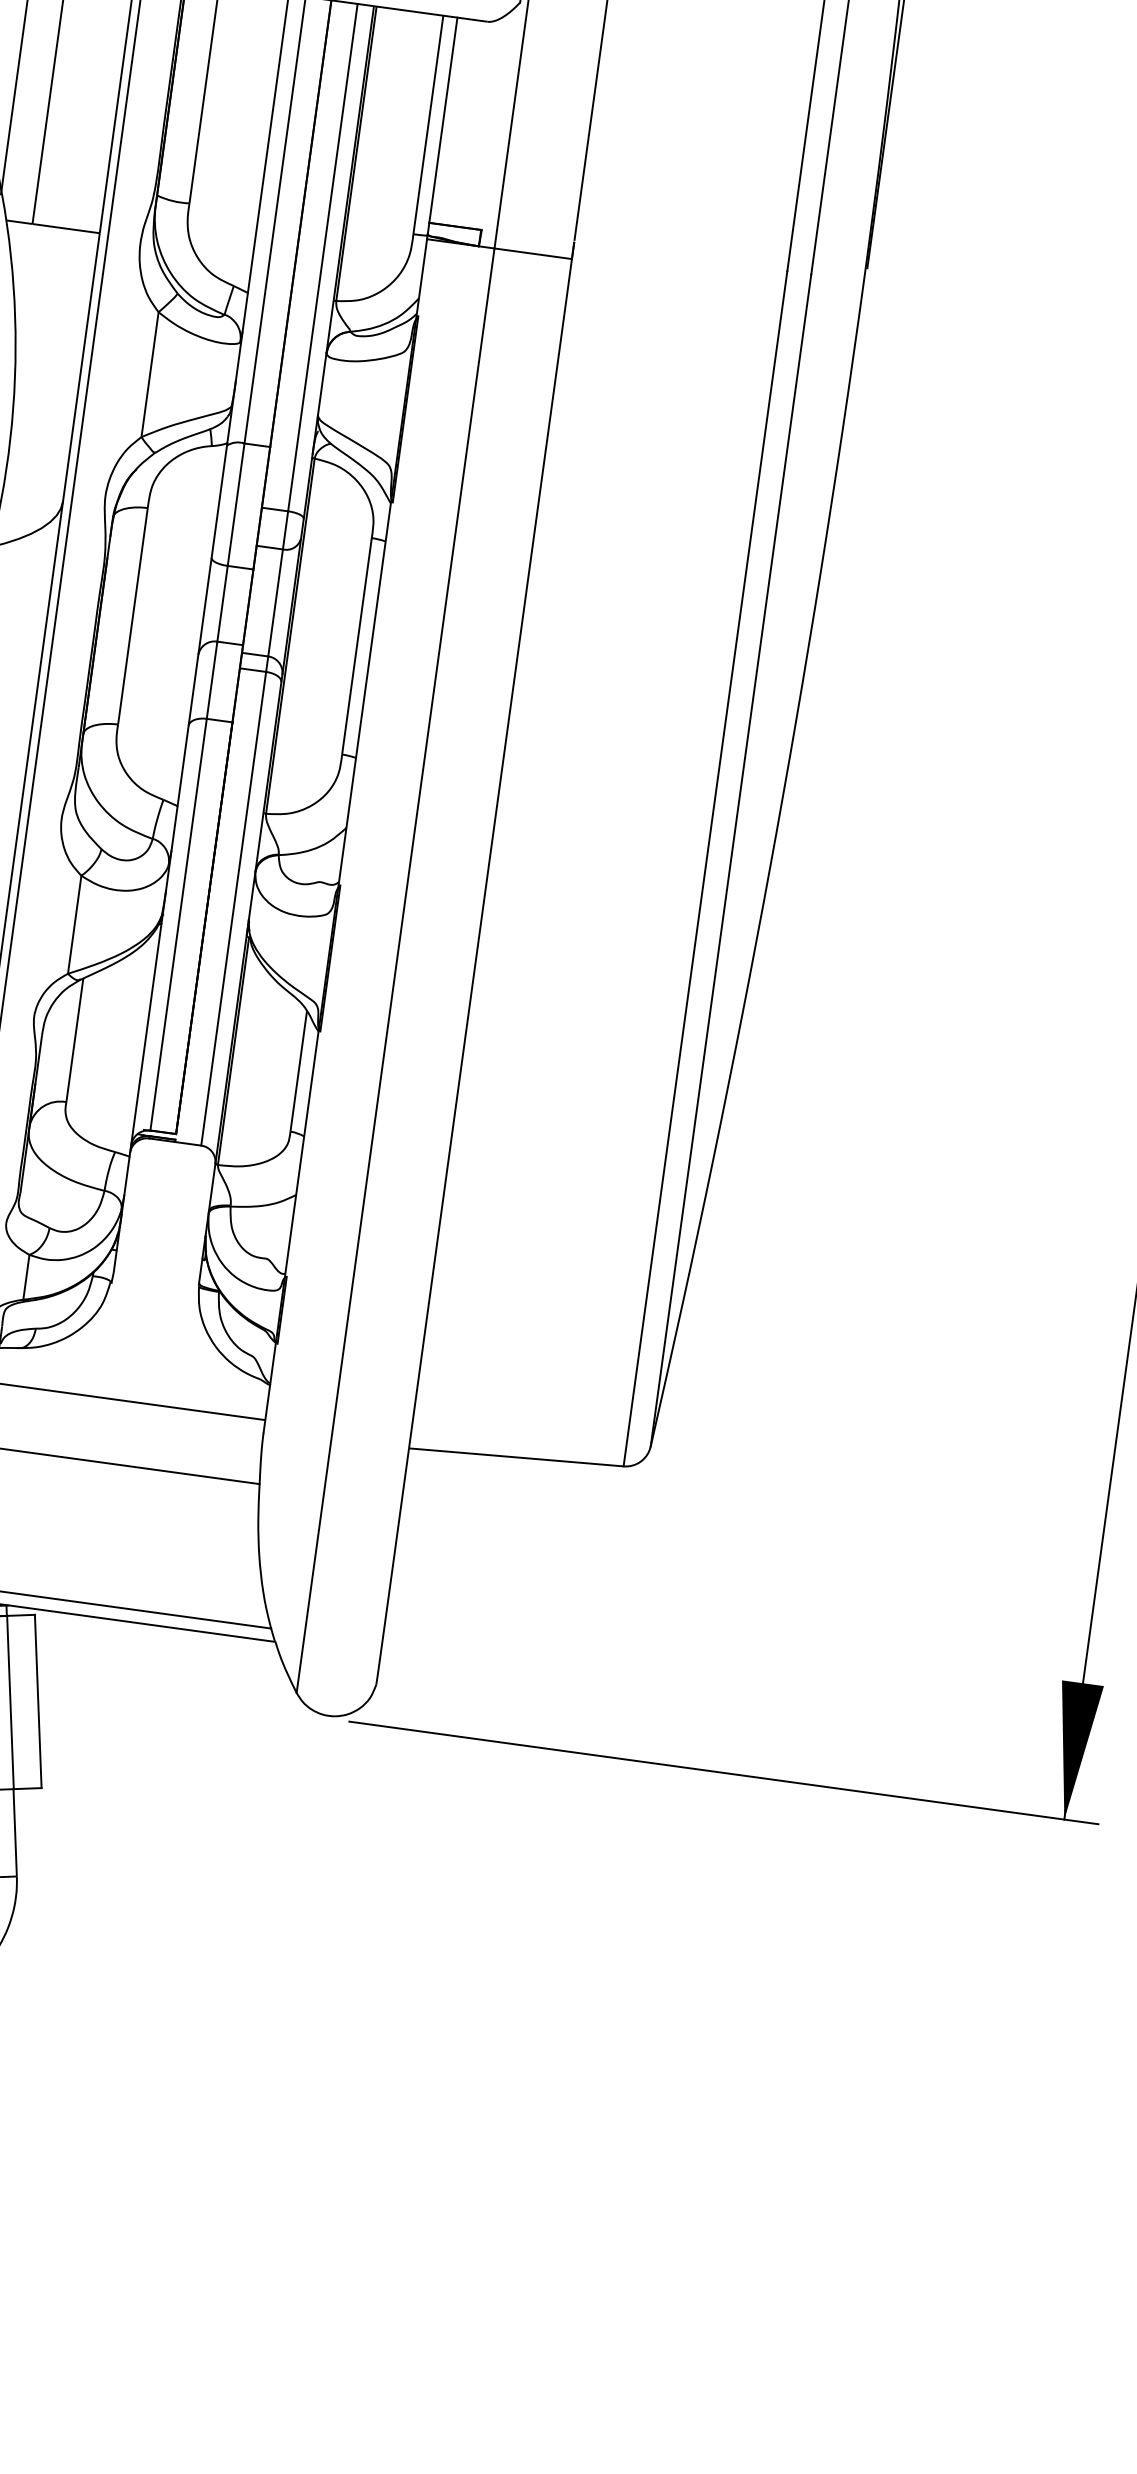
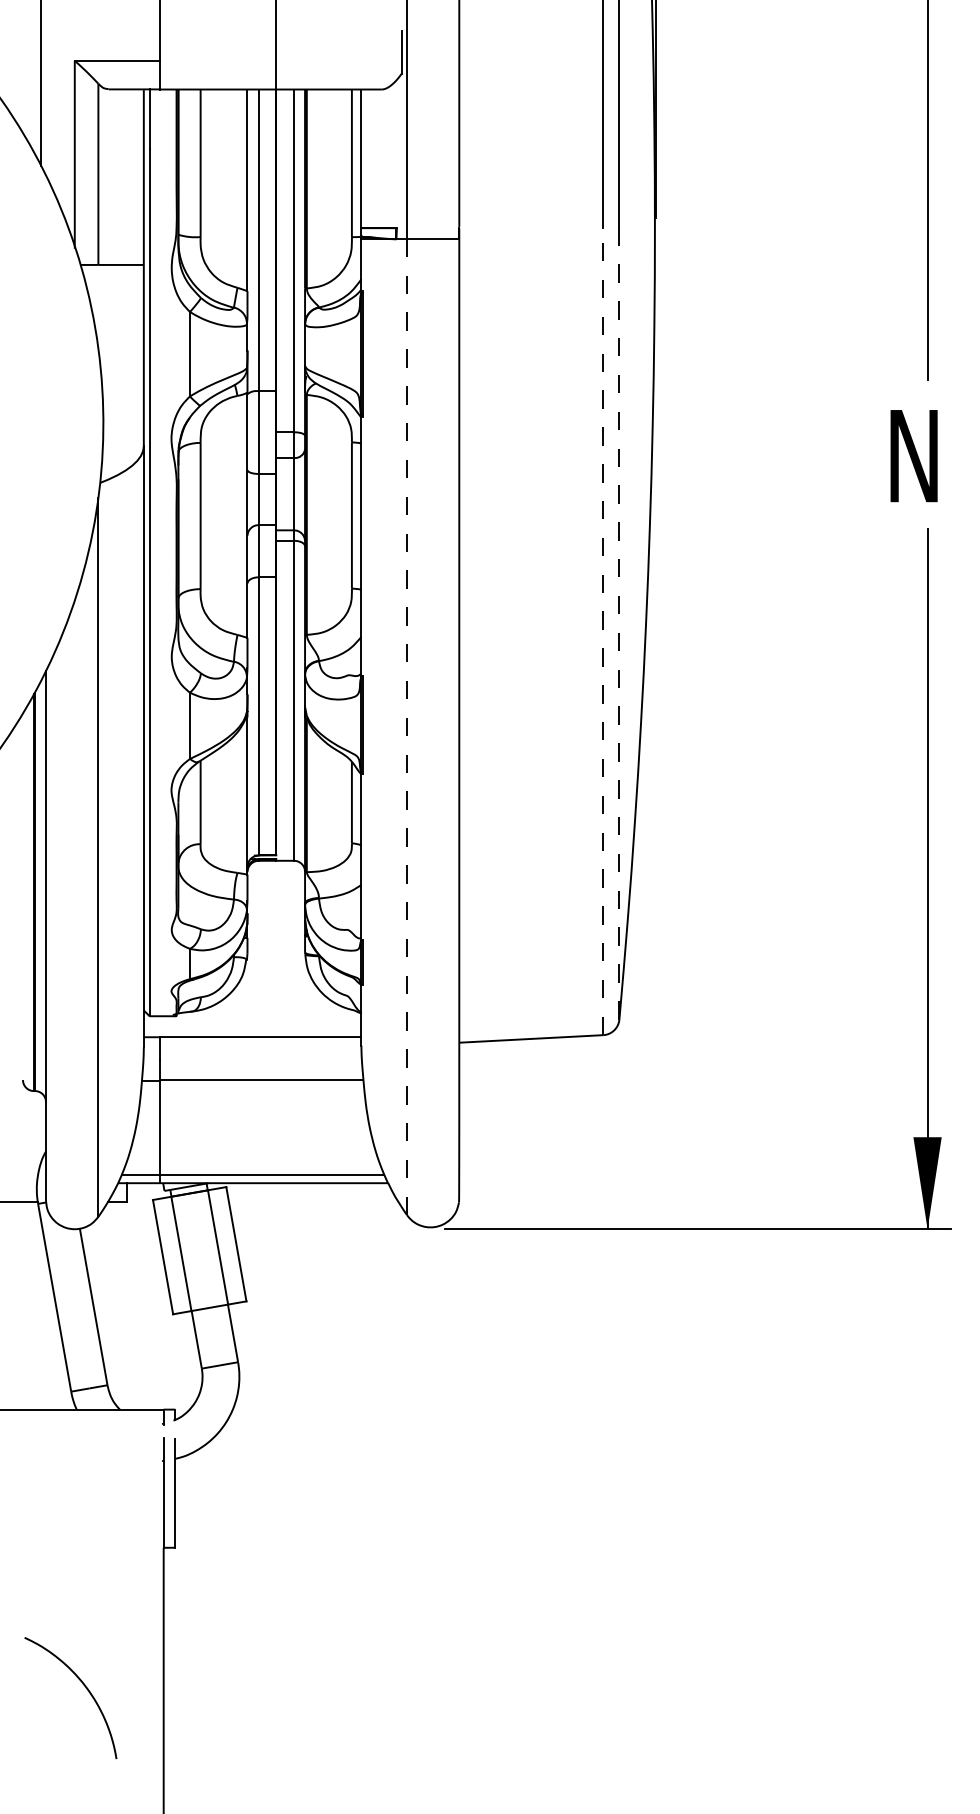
line: (731, 860) -> (619, 623), solid -> dashed
line: (705, 868) -> (603, 631), solid -> dashed
line: (394, 971) -> (406, 727), solid -> dashed

